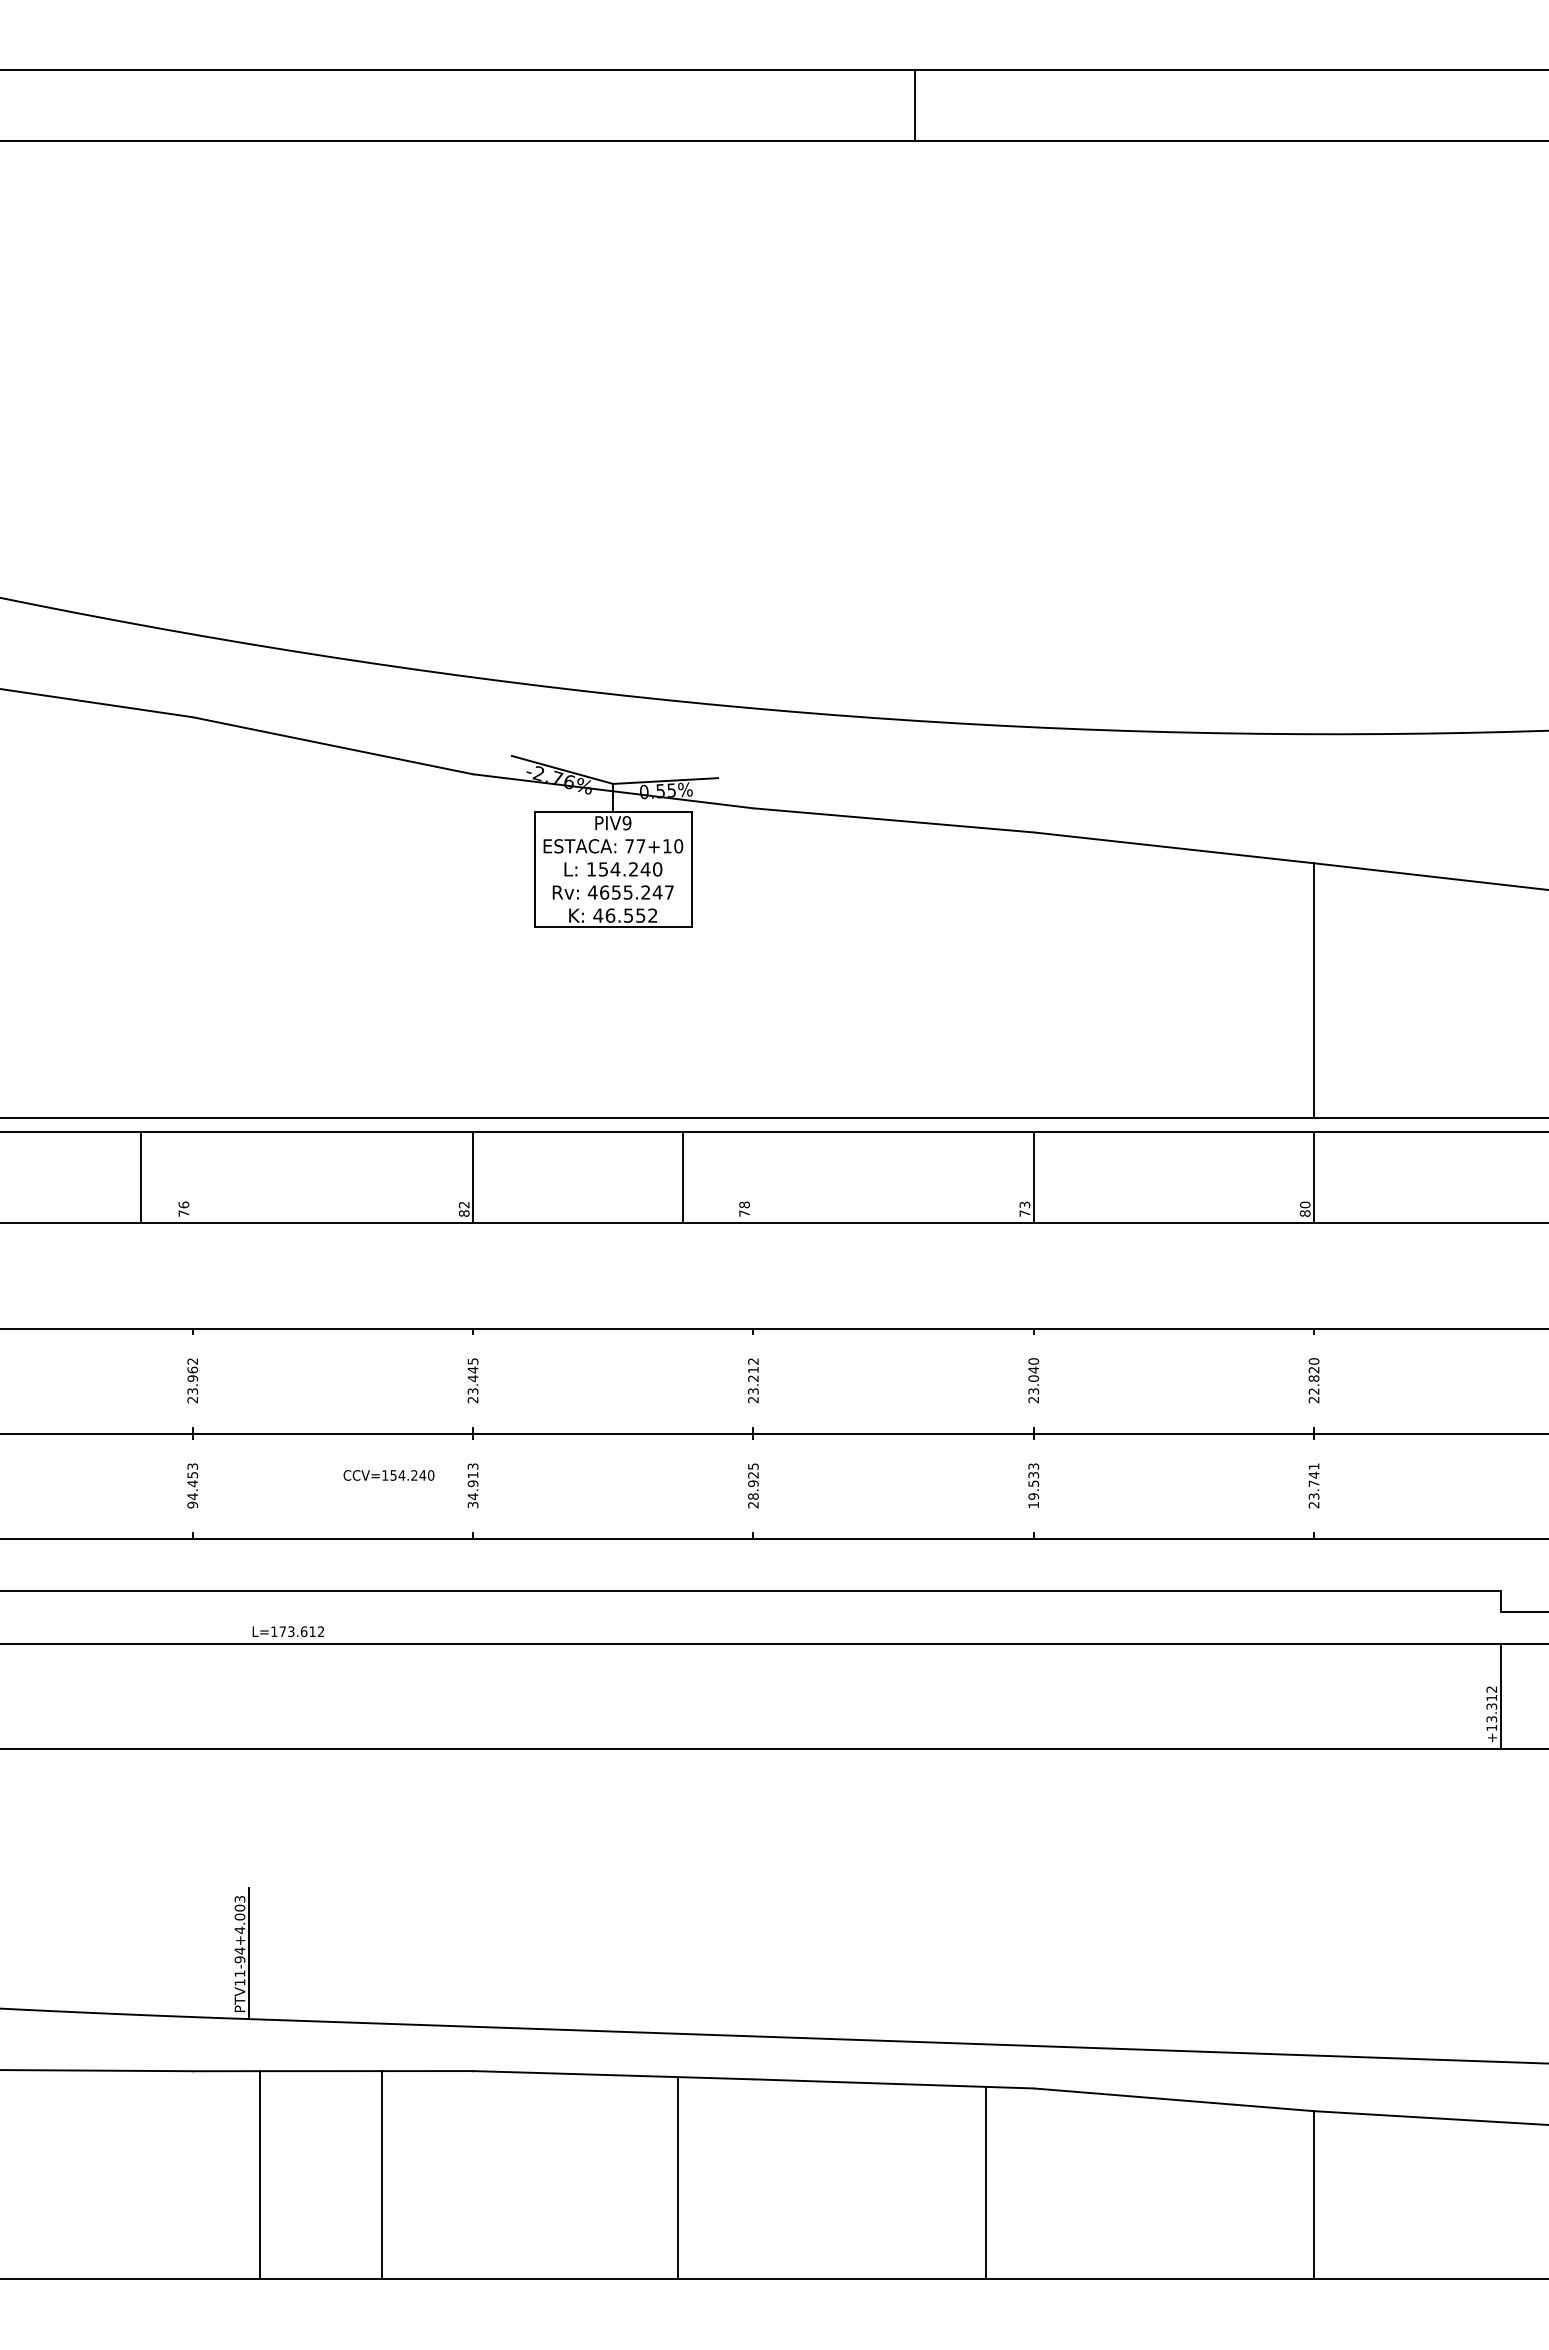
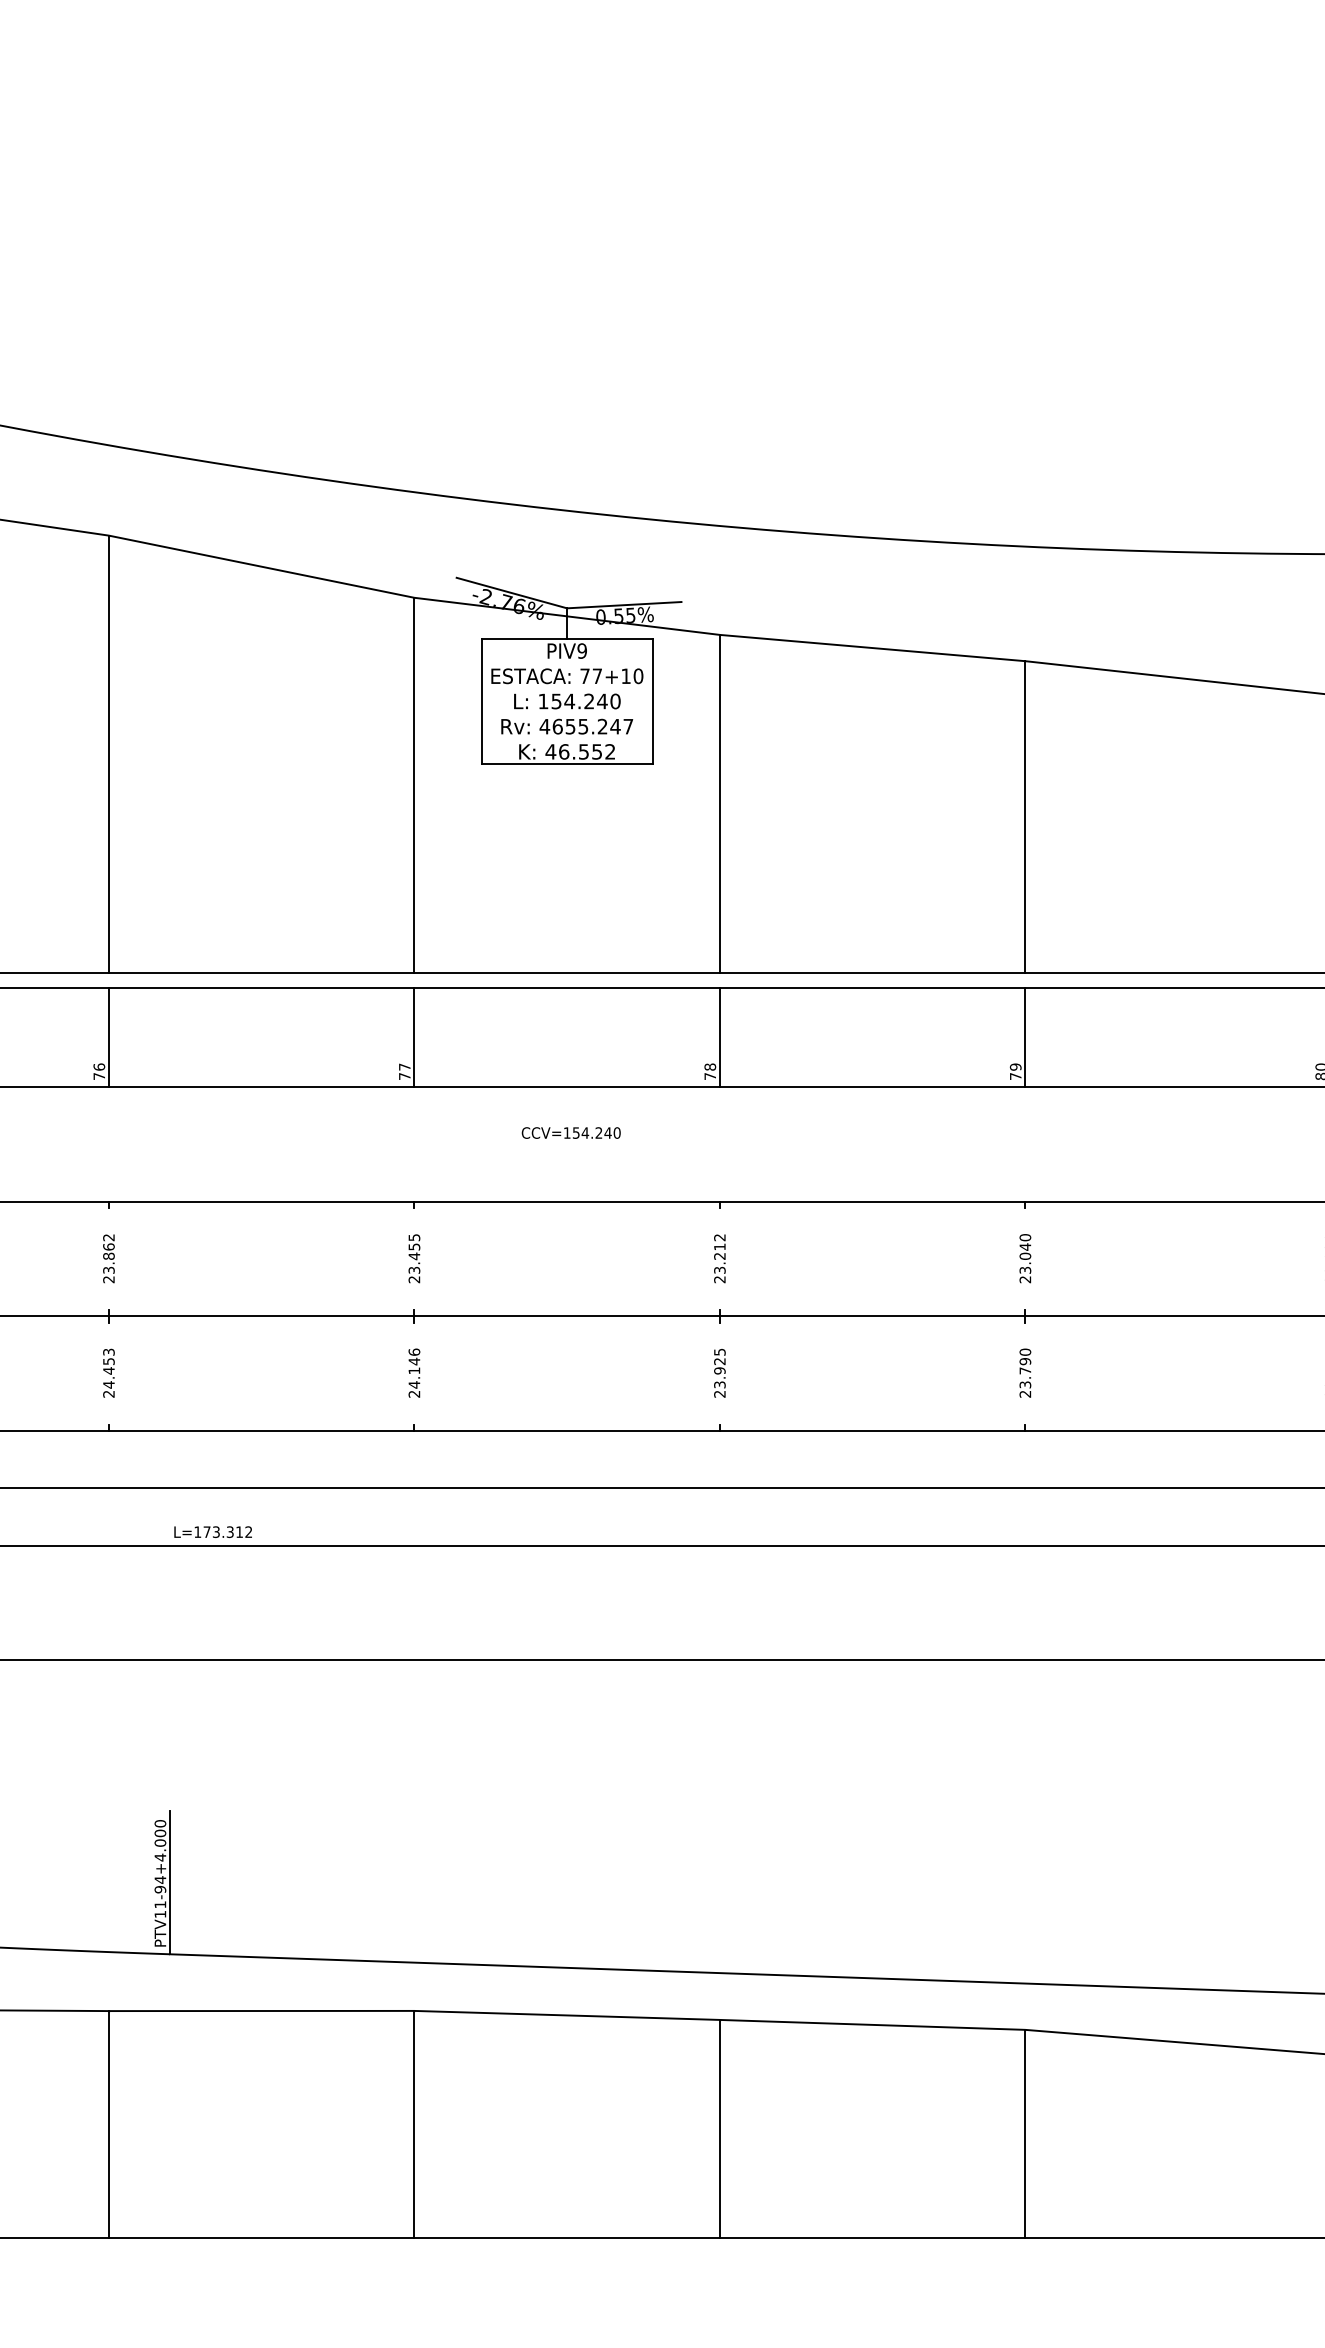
line: (192, 917) -> (108, 753), added
line: (473, 946) -> (414, 785), added
line: (753, 963) -> (720, 804), added
line: (1033, 975) -> (1025, 817), added
line: (140, 1177) -> (108, 1037), moved
line: (683, 1177) -> (720, 1037), moved
text: (1024, 1204) -> (1015, 1066), 73 -> 79
text: (463, 1208) -> (403, 1070), 82 -> 77
text: (472, 1369) -> (413, 1246), 23.445 -> 23.455
text: (192, 1378) -> (108, 1256), 23.962 -> 23.862
text: (388, 1475) -> (570, 1133), moved
text: (472, 1485) -> (413, 1372), 34.913 -> 24.146
text: (1033, 1485) -> (1025, 1372), 19.533 -> 23.790
text: (753, 1496) -> (720, 1384), 28.925 -> 23.925
text: (192, 1504) -> (108, 1393), 94.453 -> 24.453
text: (303, 1631) -> (229, 1531), L=173.612 -> L=173.312
text: (239, 1898) -> (159, 1822), PTV11-94+4.003 -> PTV11-94+4.000
line: (259, 2175) -> (108, 2124), moved
line: (382, 2175) -> (414, 2124), moved
line: (678, 2179) -> (720, 2129), moved
line: (985, 2183) -> (1025, 2133), moved

